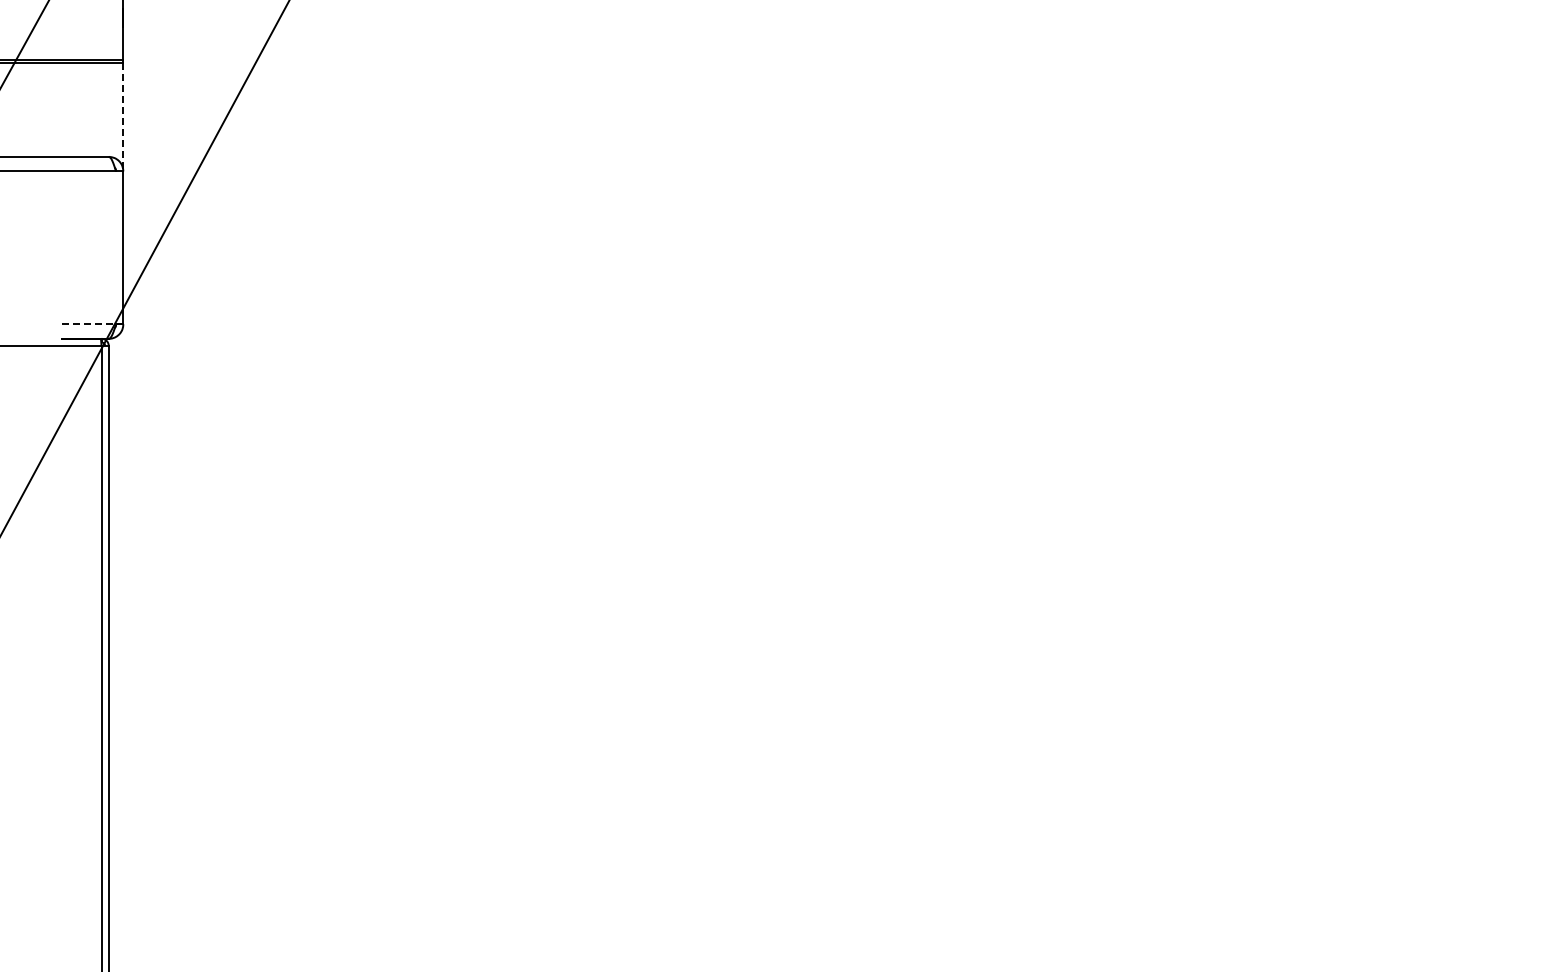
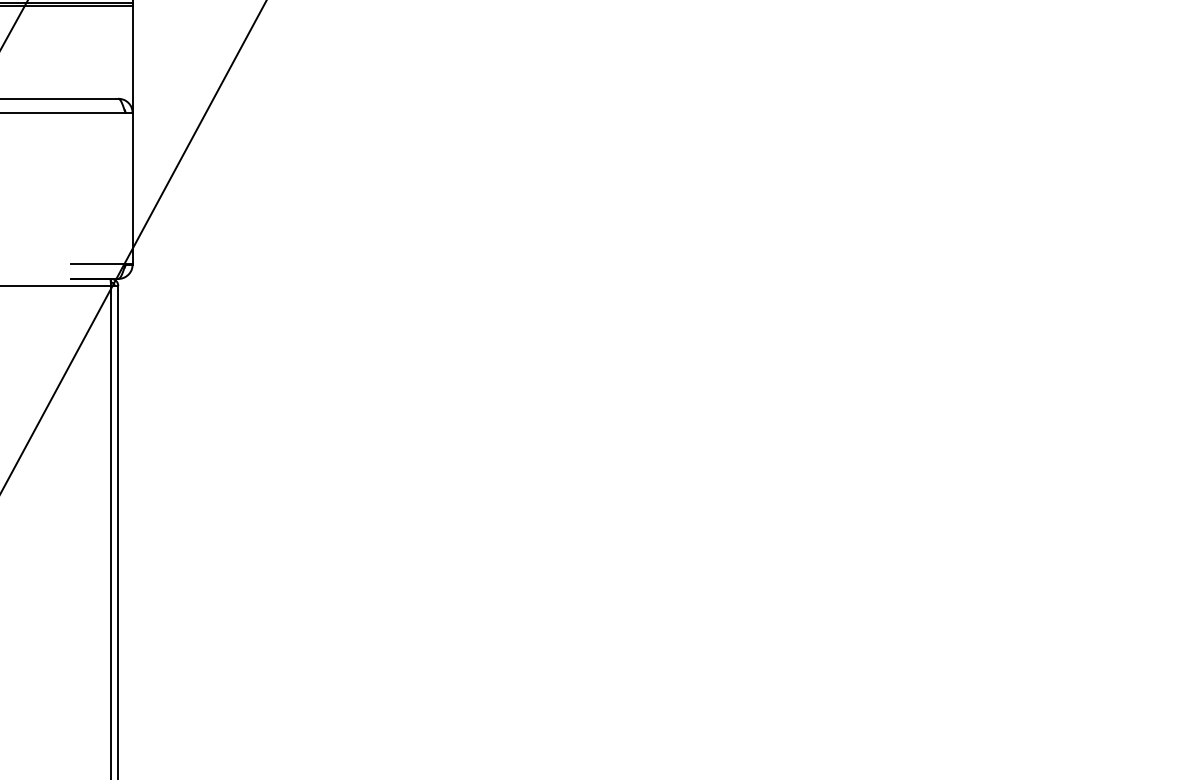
line: (123, 117) -> (132, 59), dashed -> solid
line: (89, 324) -> (99, 264), dashed -> solid

